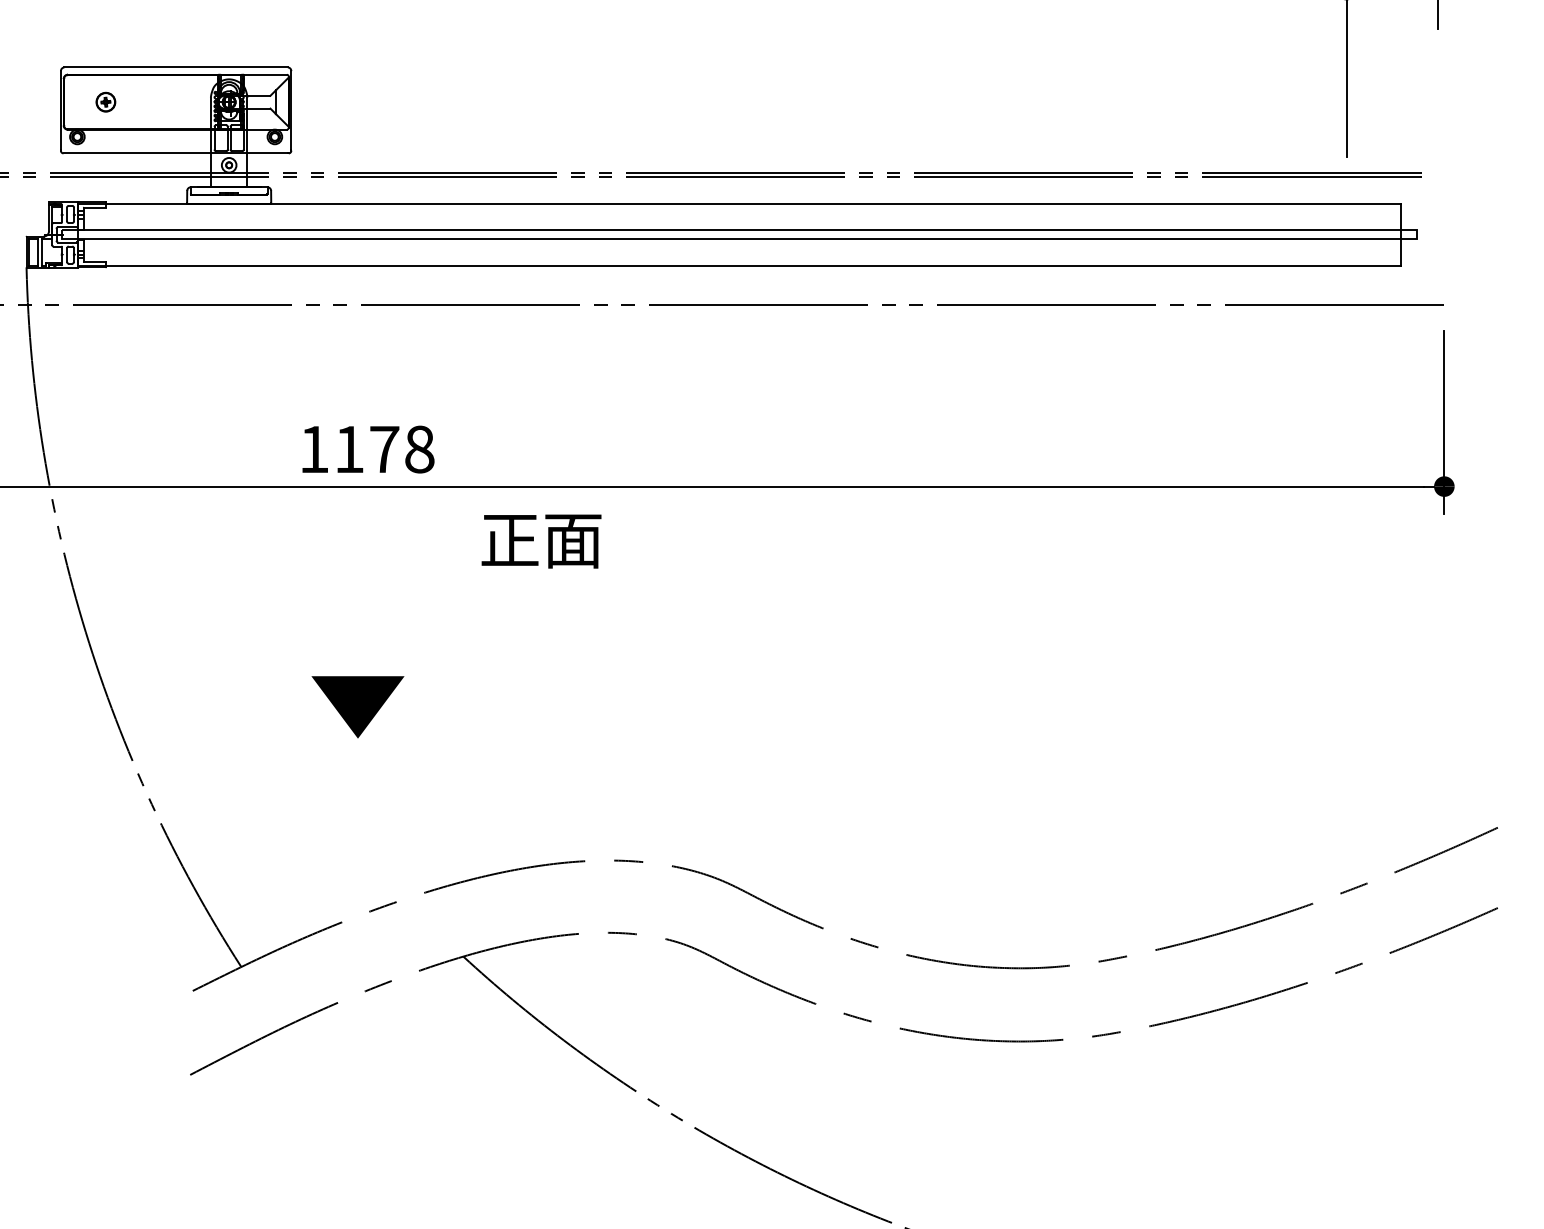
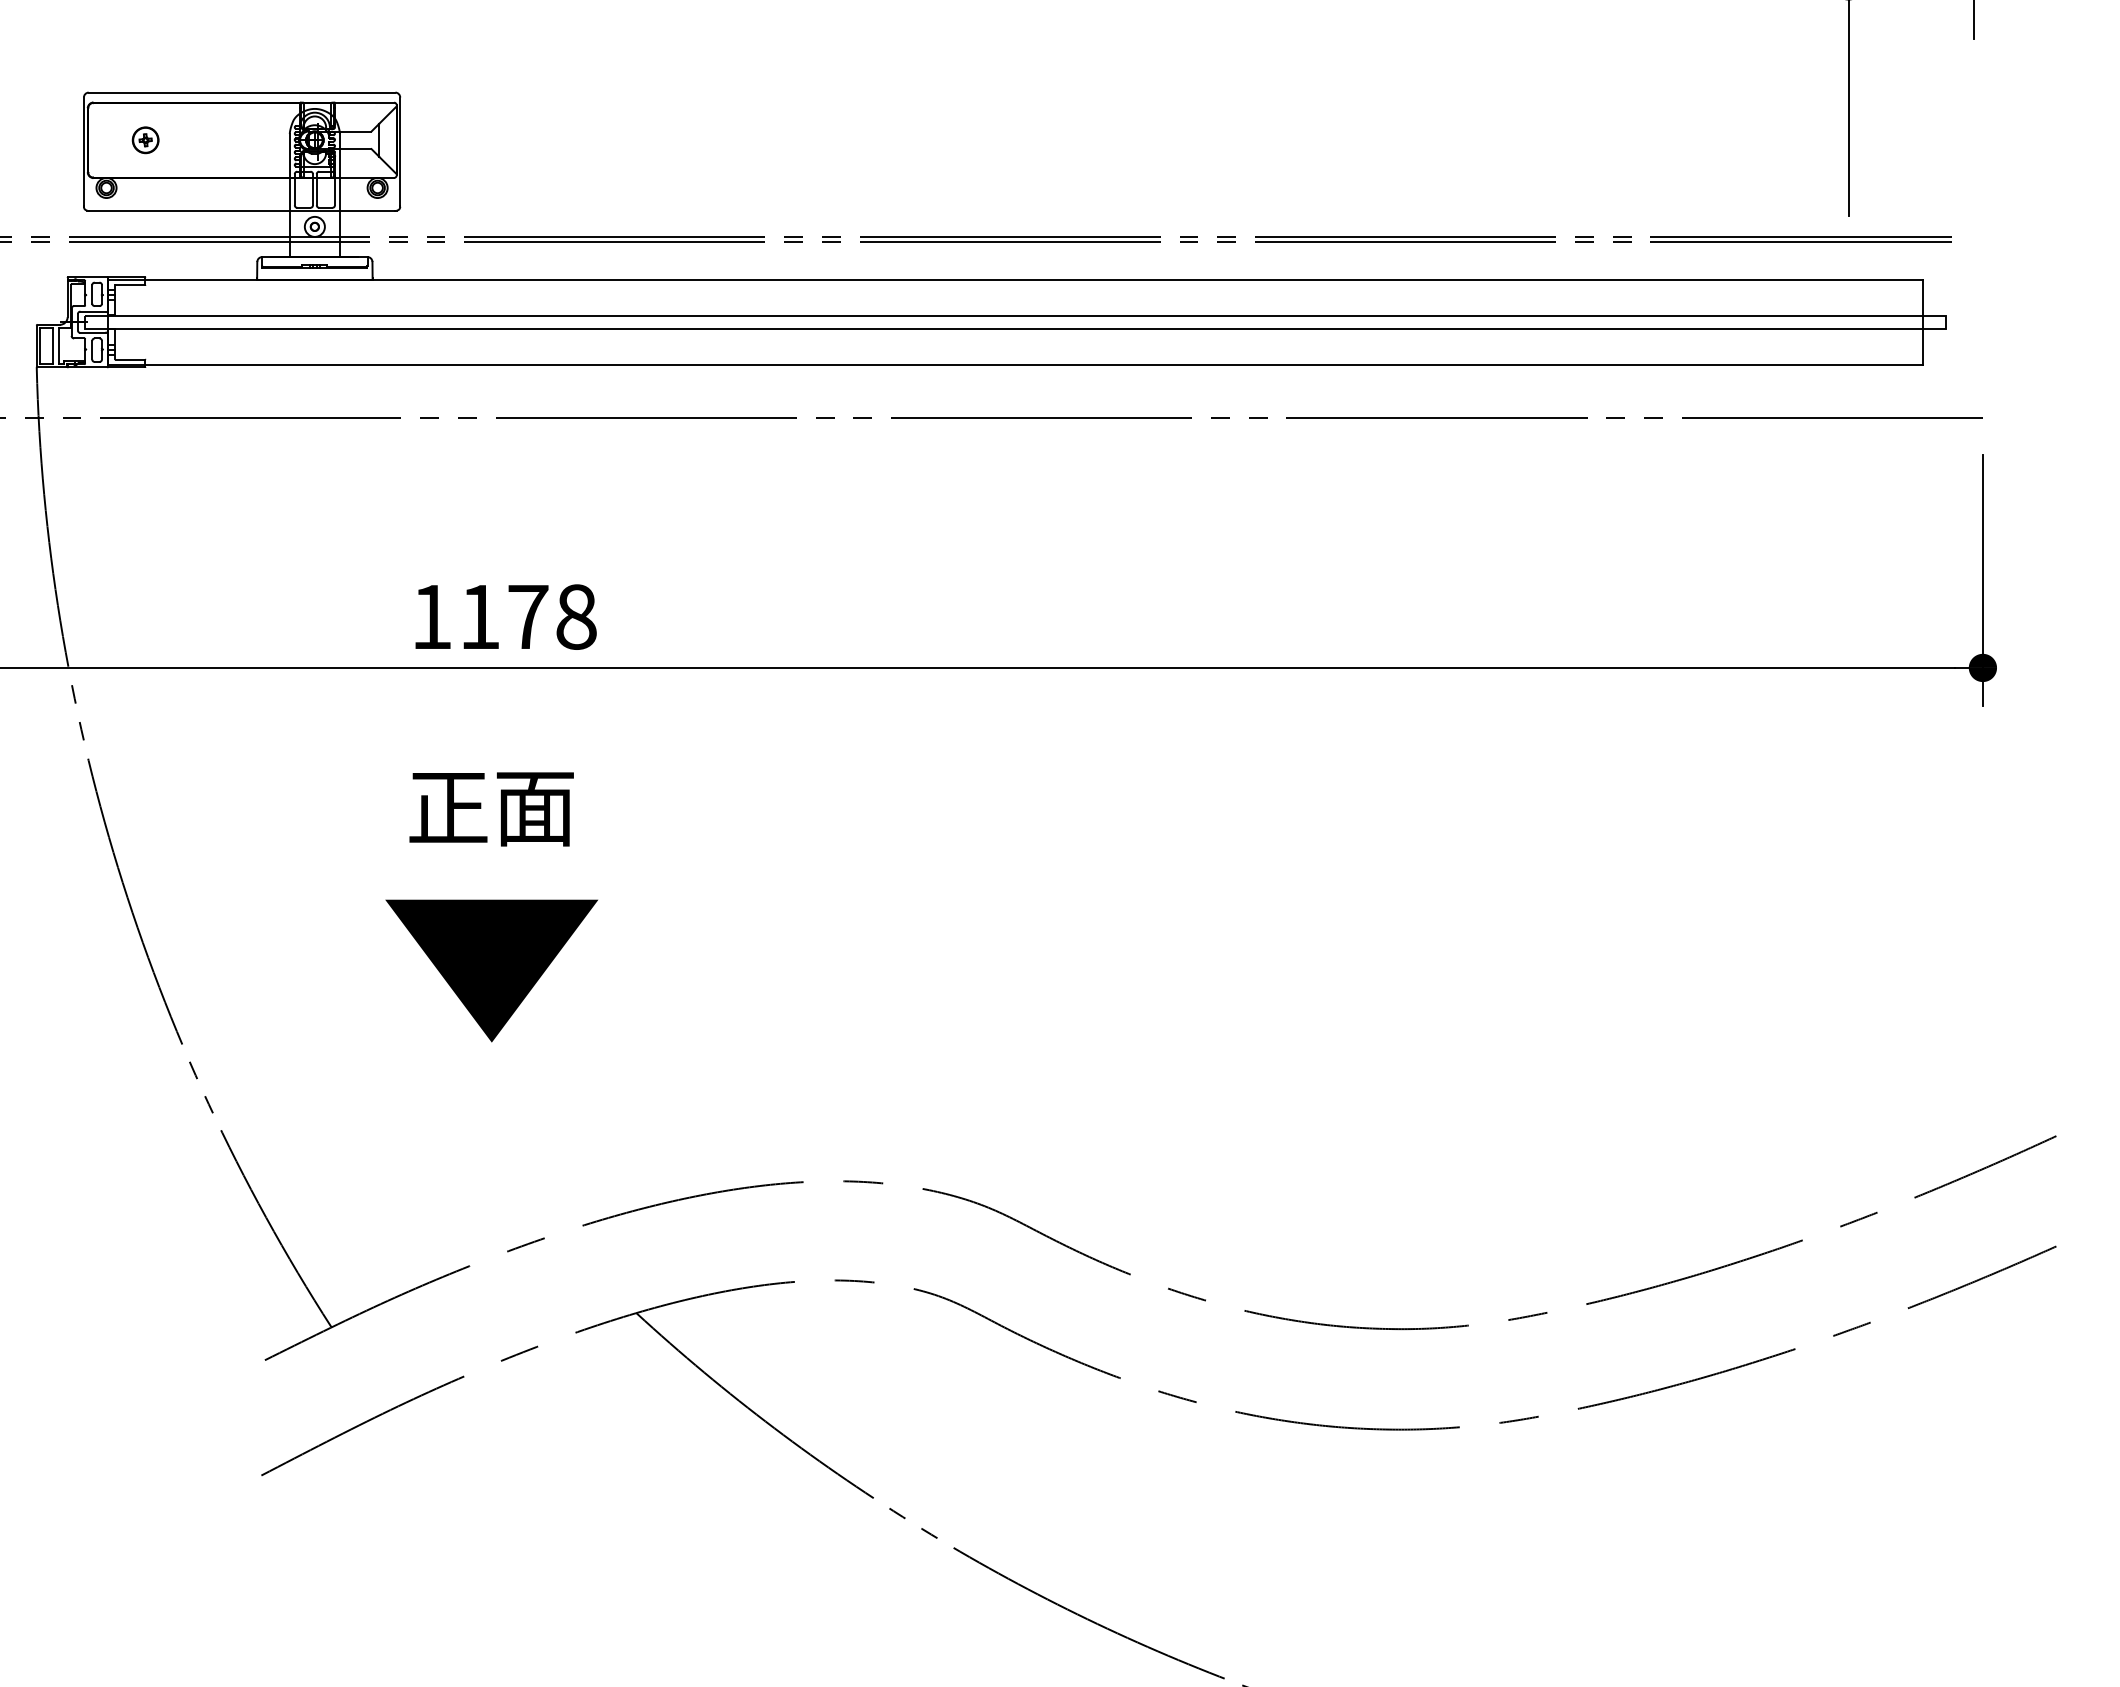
text: (541, 541) -> (491, 809), moved
part: (357, 707) -> (491, 970), size x1.67

